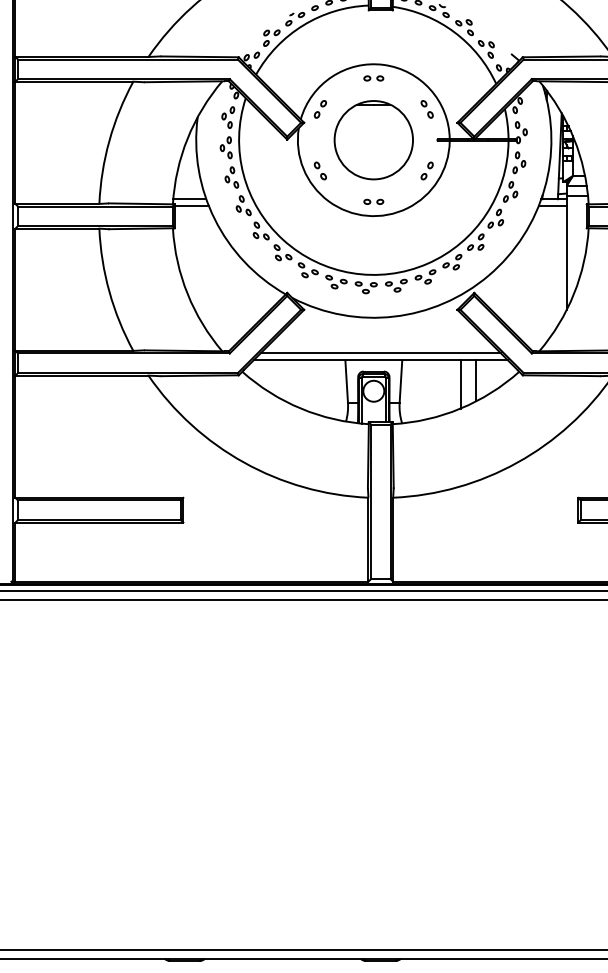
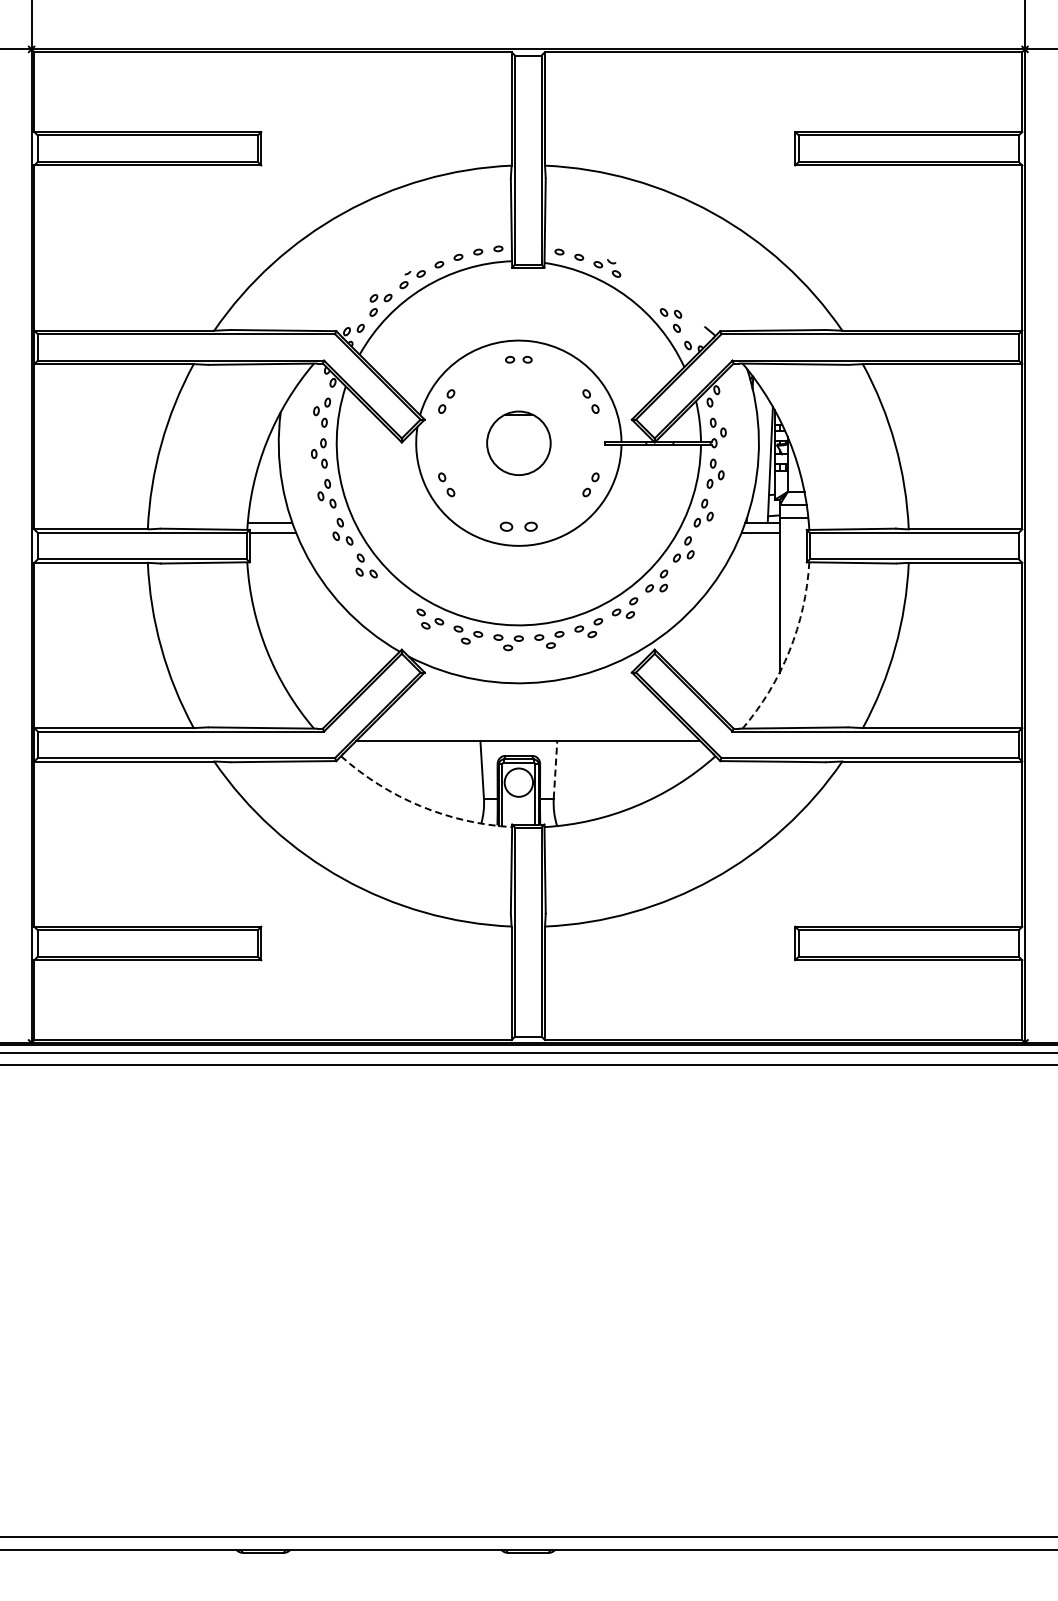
part: (464, 27) -> (641, 291), removed
part: (373, 140) -> (518, 443), size x0.6
part: (373, 201) -> (518, 526), size x1.4
part: (282, 252) -> (395, 595), removed
arc: (574, 294) -> (789, 651), solid -> dashed
line: (380, 353) -> (527, 731), removed
line: (476, 380) -> (657, 768), removed
line: (400, 381) -> (555, 769), solid -> dashed
line: (460, 384) -> (636, 773), removed
arc: (301, 408) -> (420, 806), solid -> dashed

